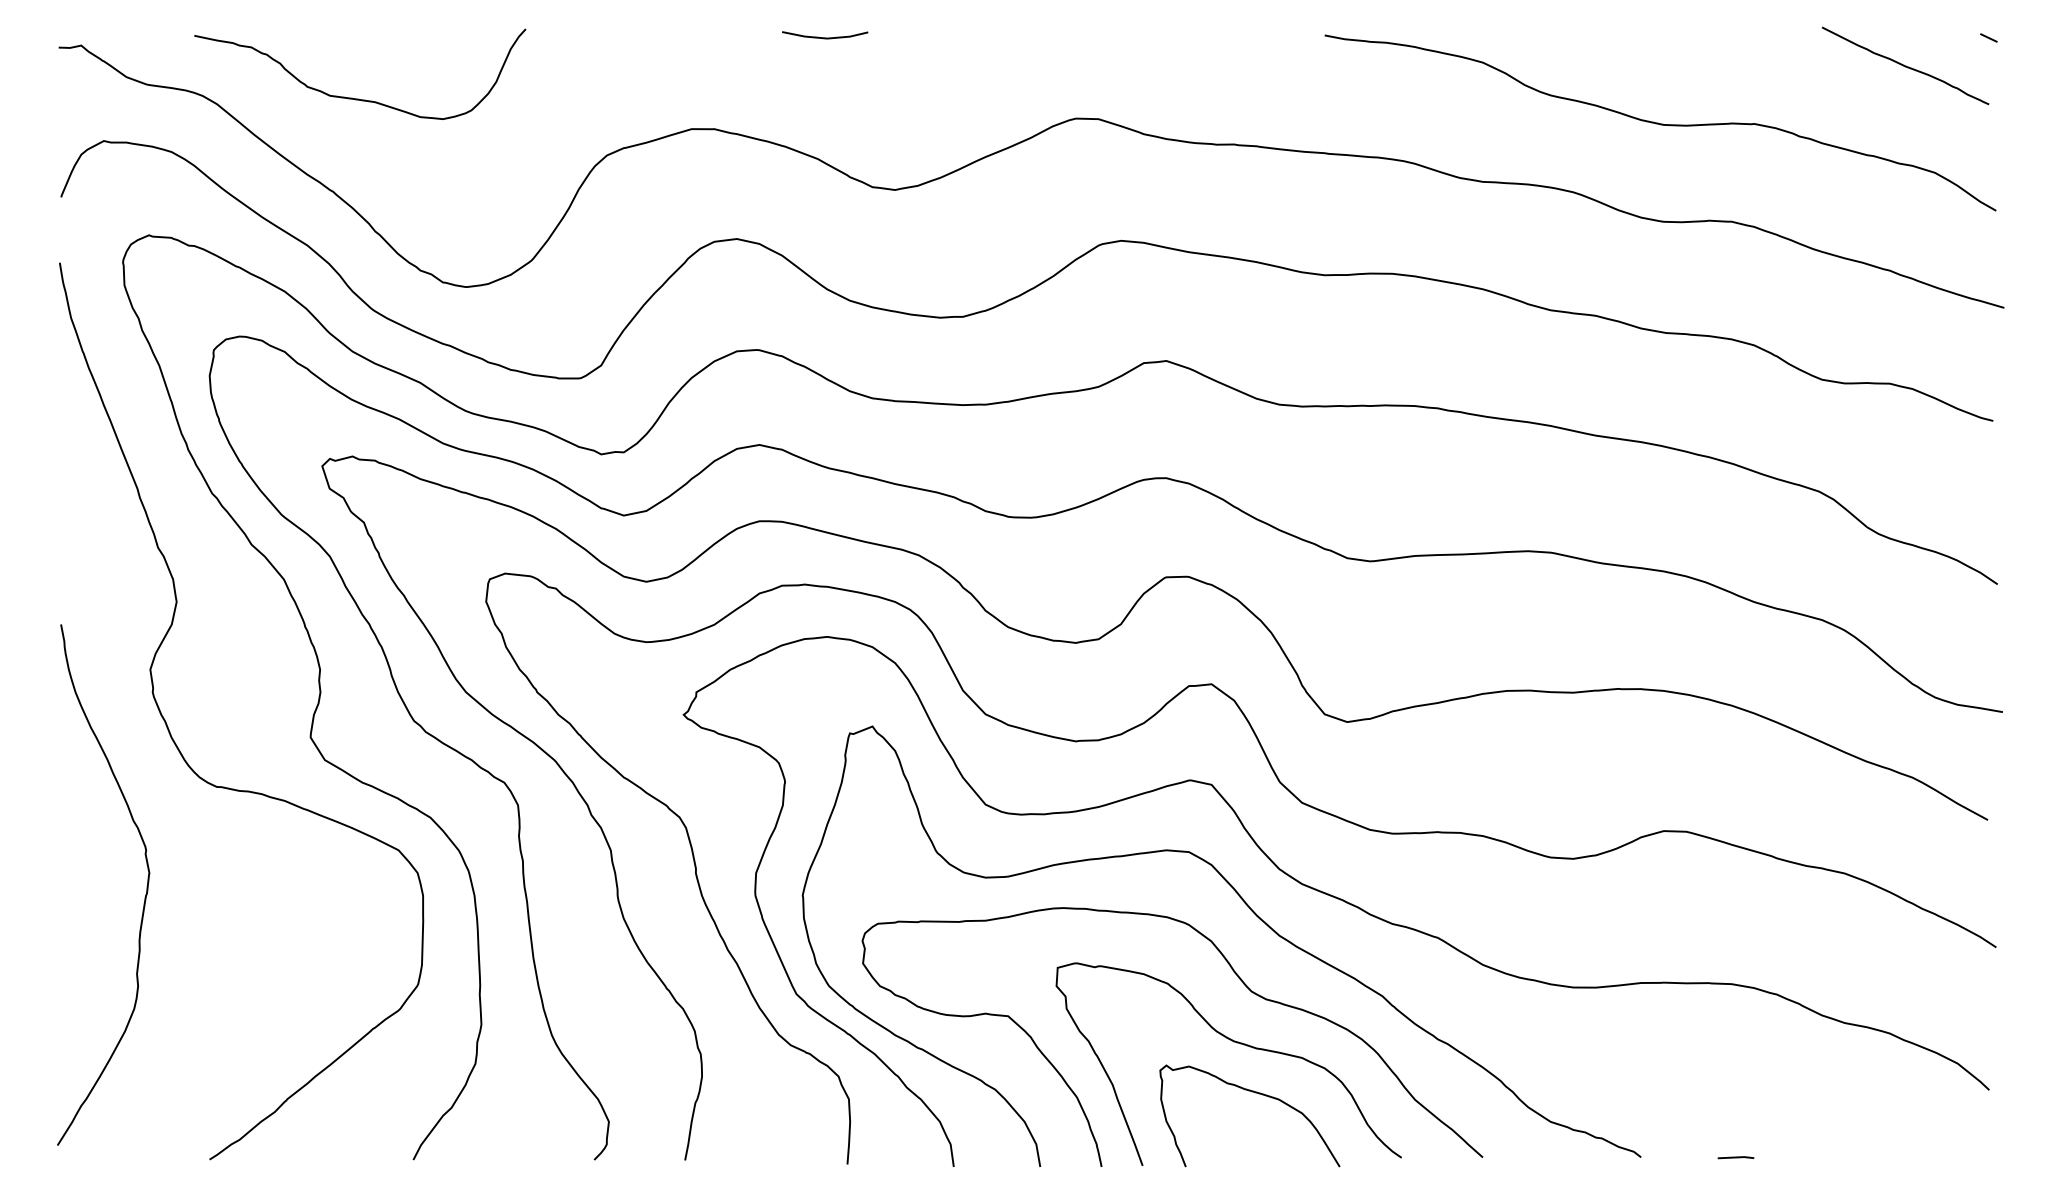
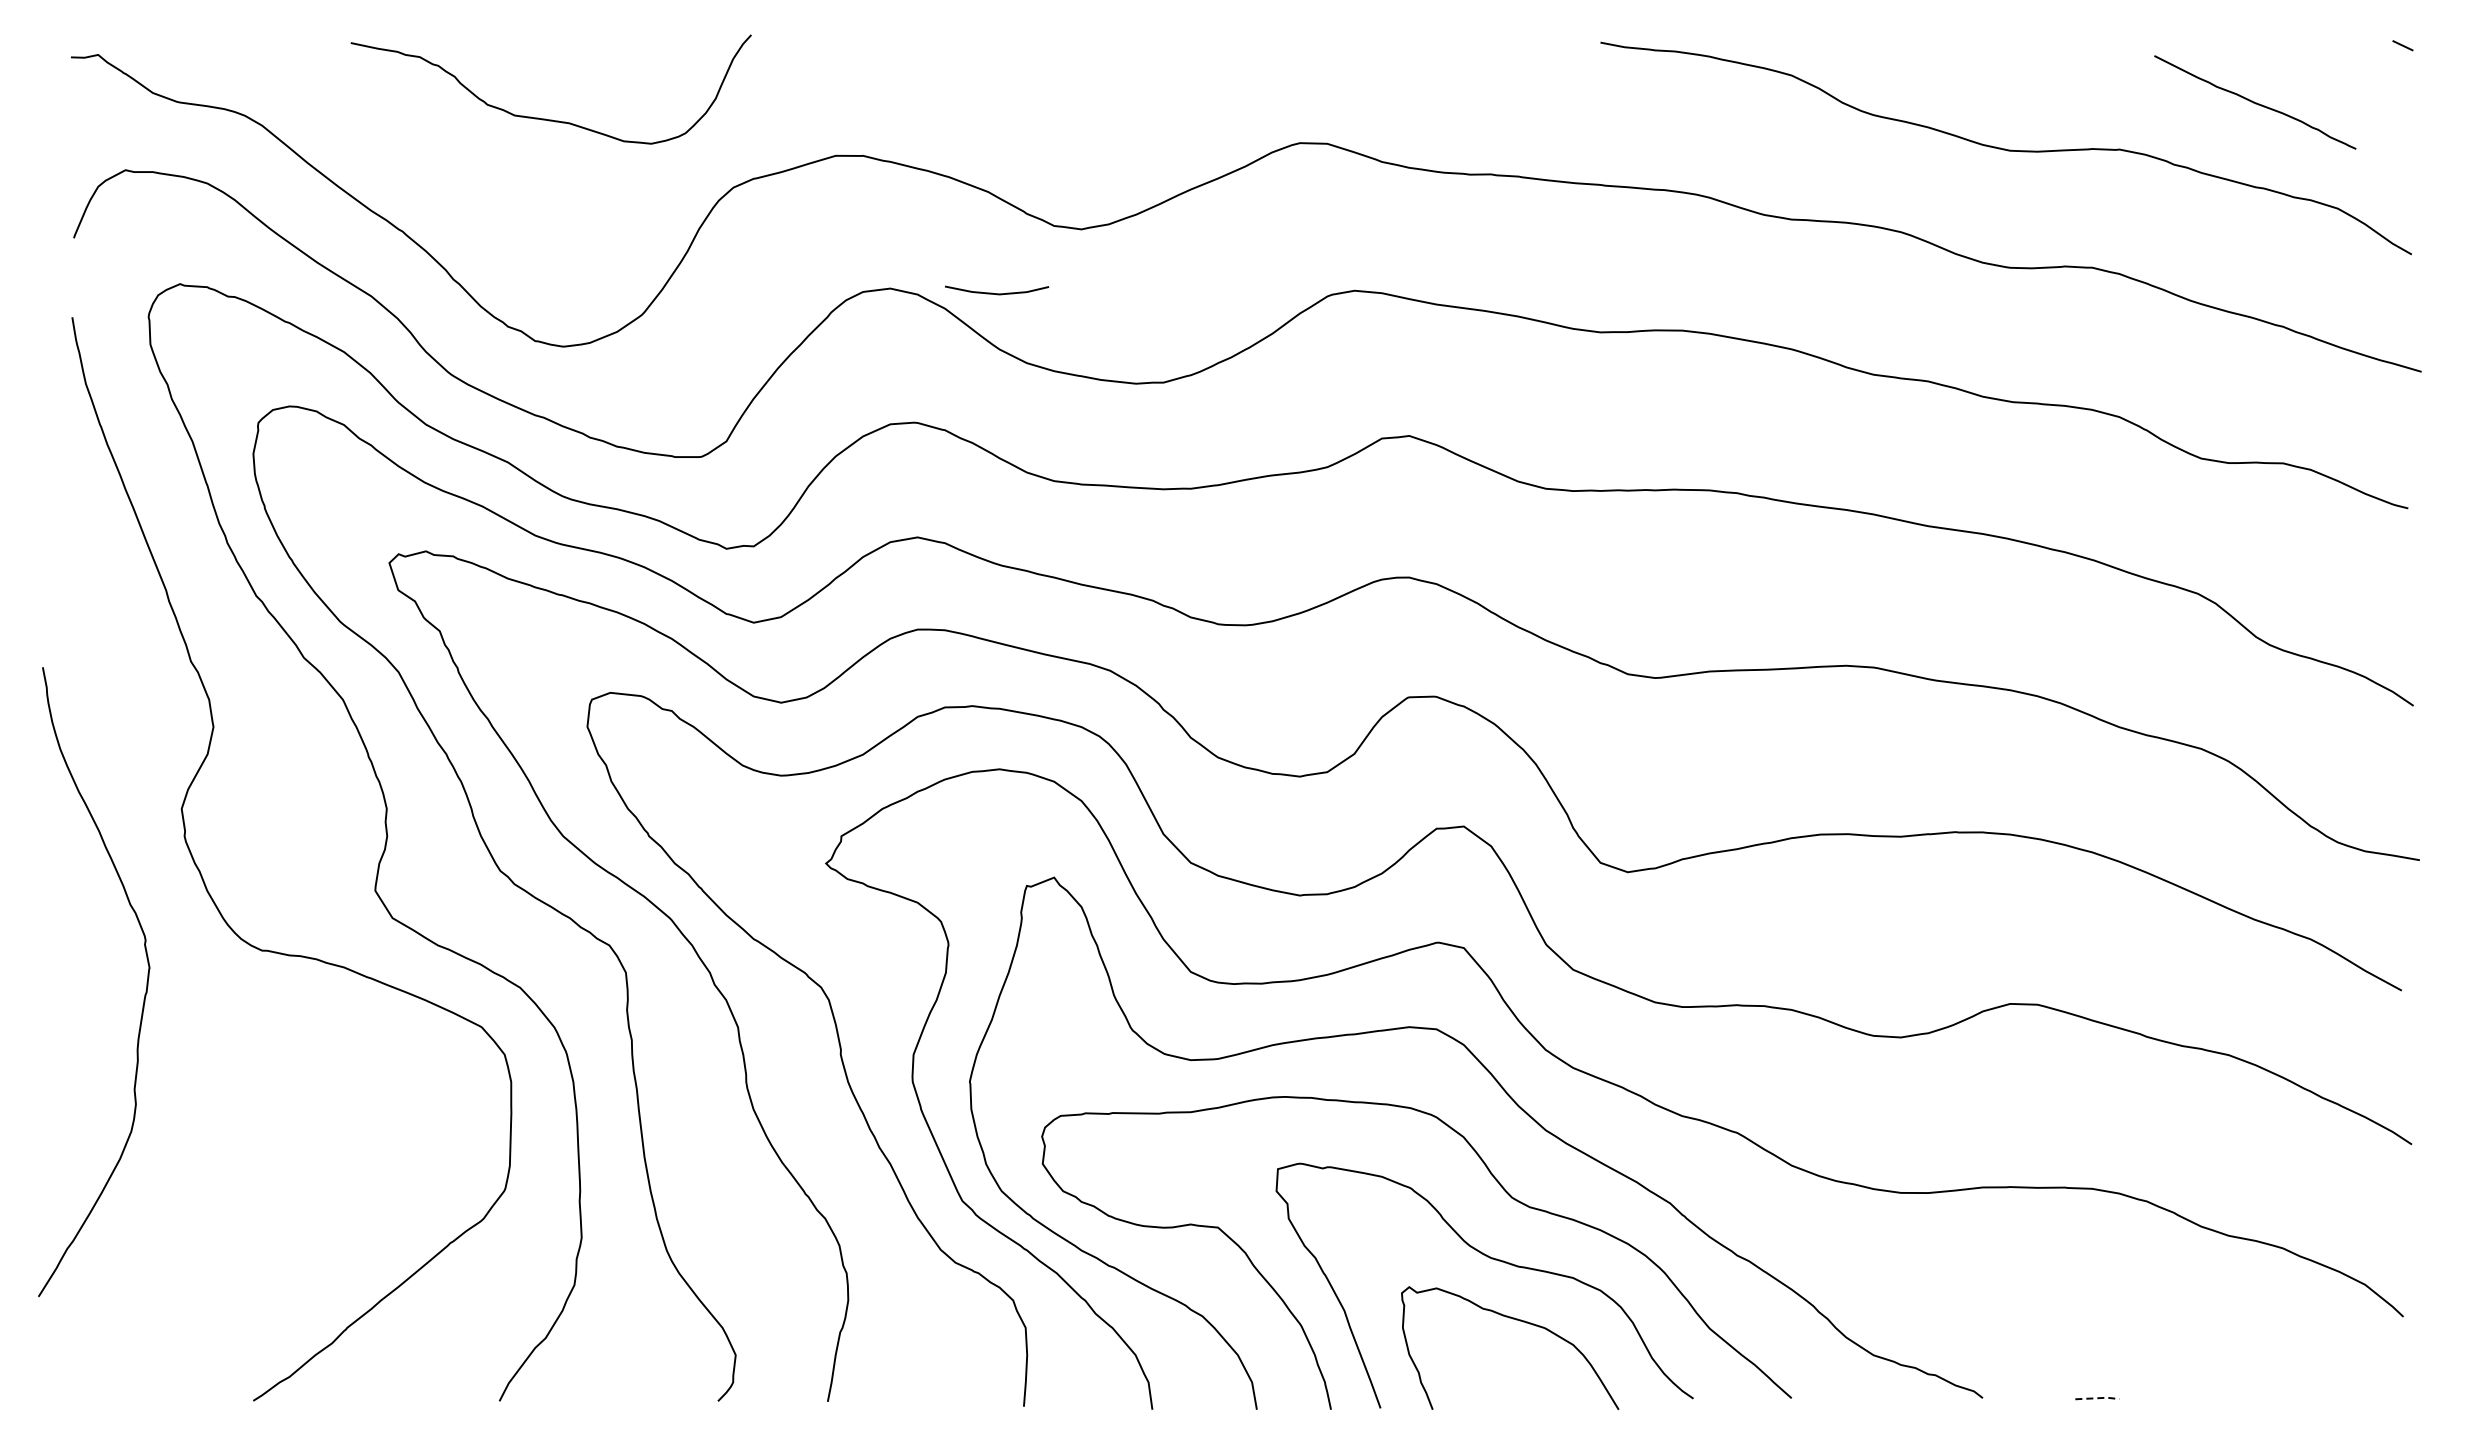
line: (825, 37) -> (997, 293), moved
curve: (1905, 65) -> (2255, 102), moved
curve: (355, 98) -> (545, 118), moved
curve: (145, 895) -> (144, 994), moved
line: (1736, 1157) -> (2098, 1398), solid -> dashed

